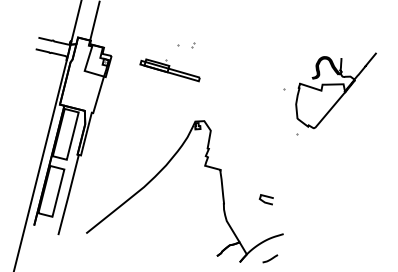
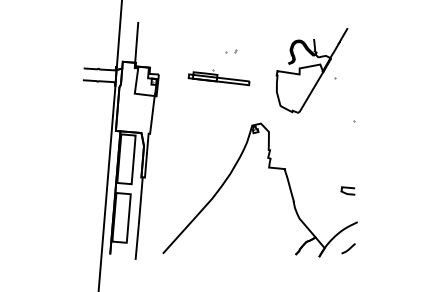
part: (187, 45) -> (231, 51), size x0.62
part: (333, 88) -> (311, 70), moved
curve: (266, 197) -> (347, 188), moved

